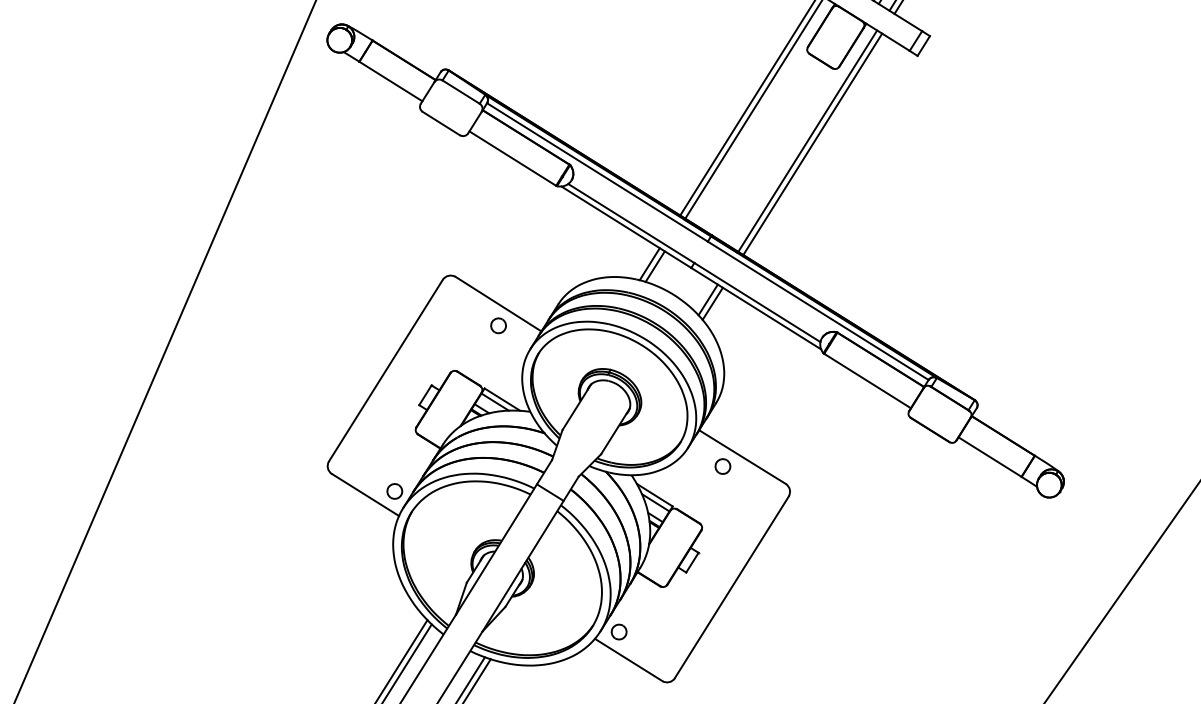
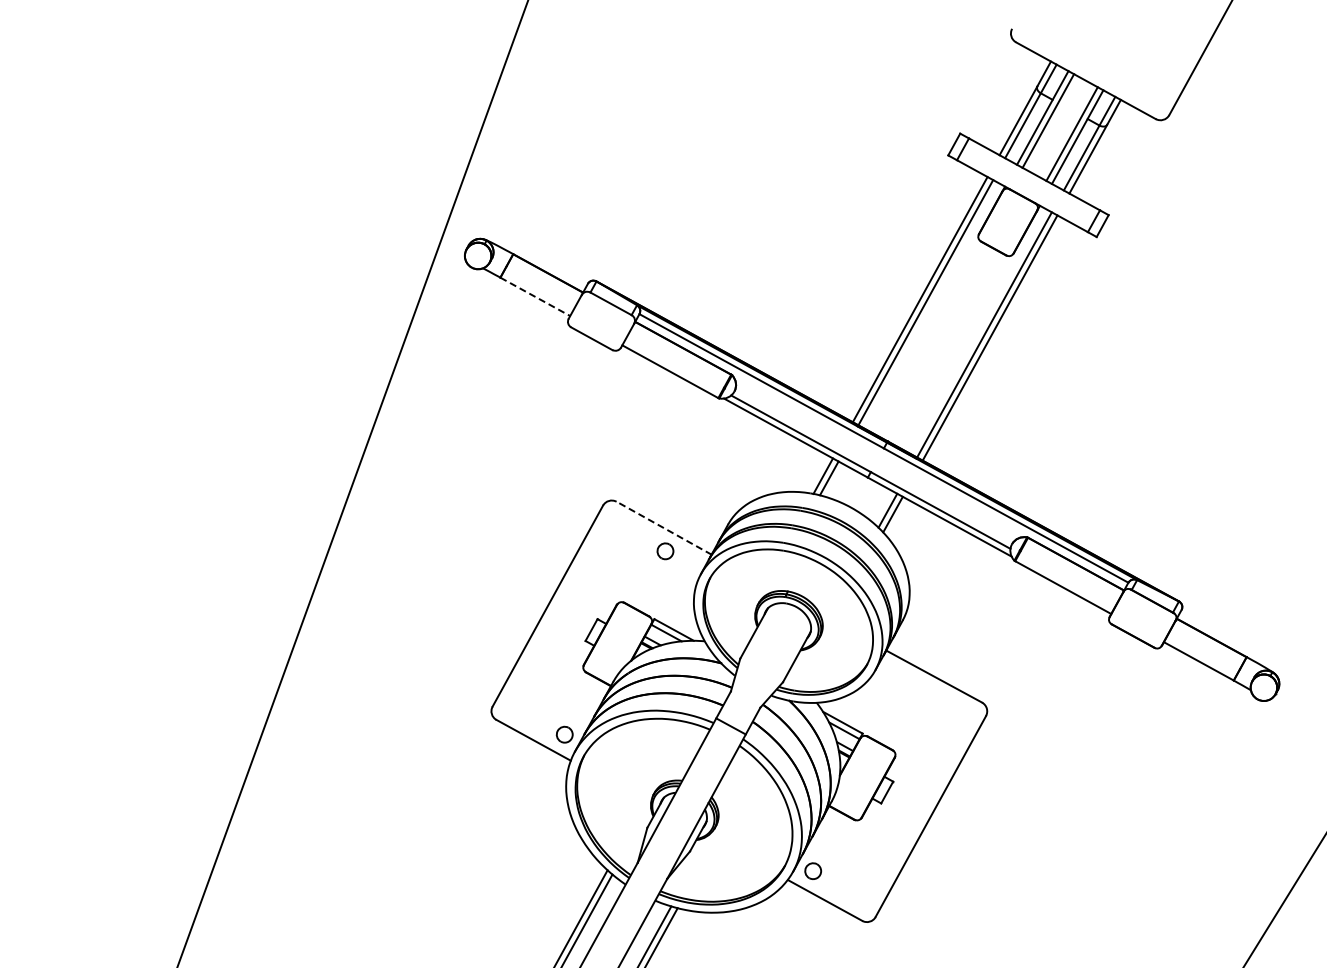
line: (391, 81) -> (535, 296), solid -> dashed
line: (498, 304) -> (664, 528), solid -> dashed
part: (722, 466) -> (913, 687), removed

